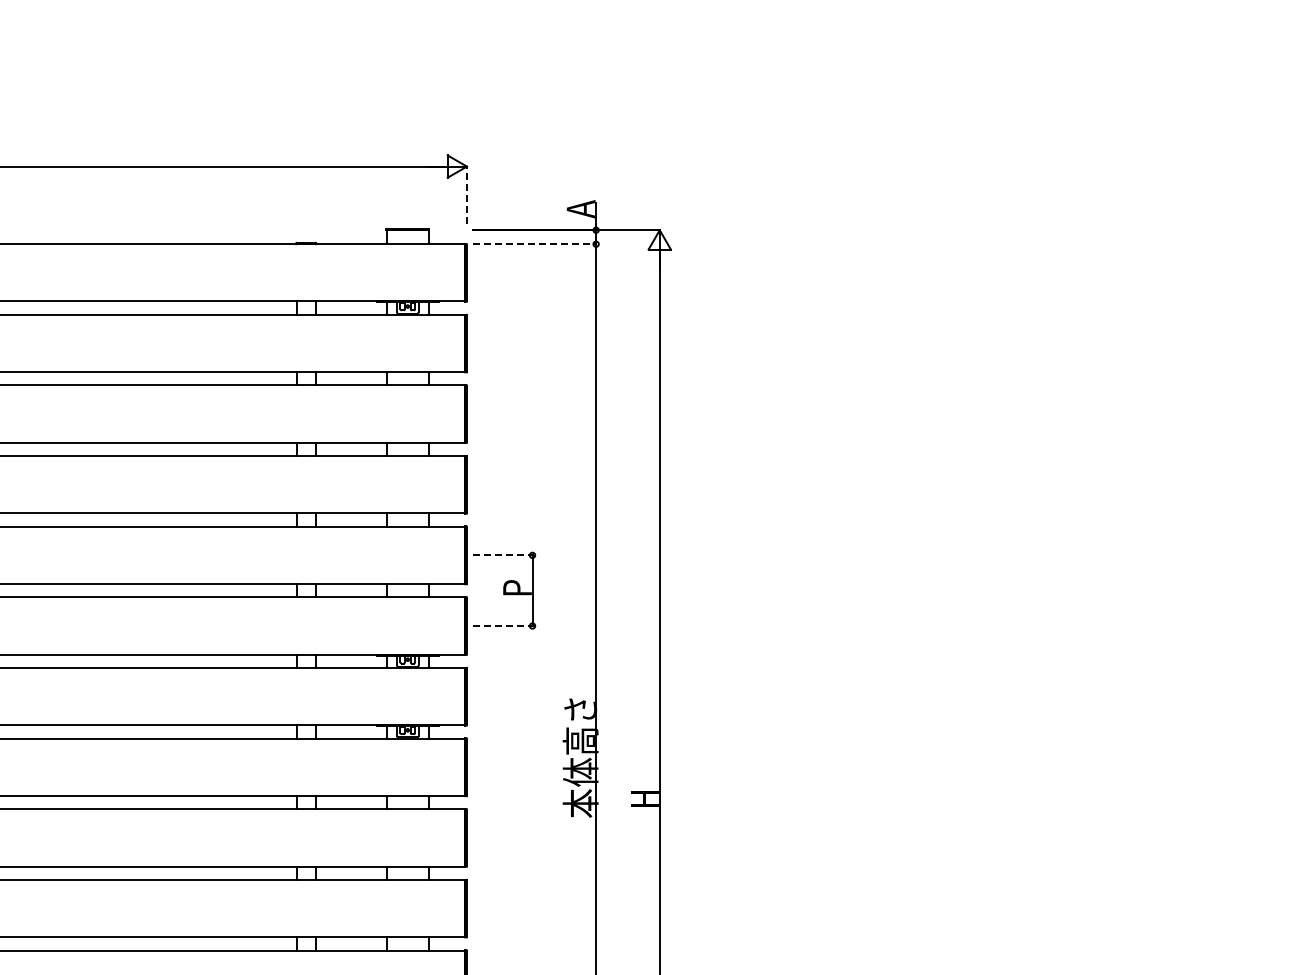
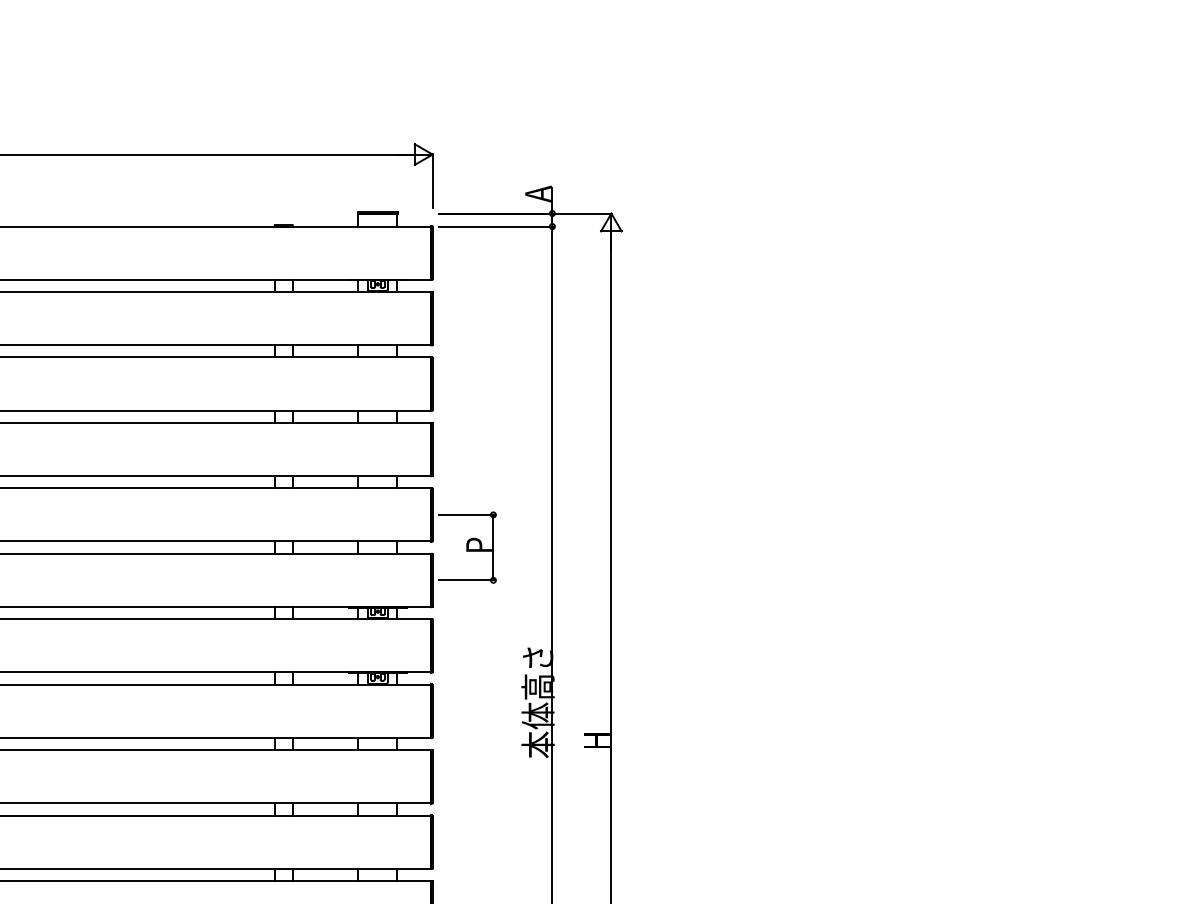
line: (466, 194) -> (432, 180), dashed -> solid
line: (535, 244) -> (496, 226), dashed -> solid
line: (503, 555) -> (466, 515), dashed -> solid
line: (503, 626) -> (466, 580), dashed -> solid

